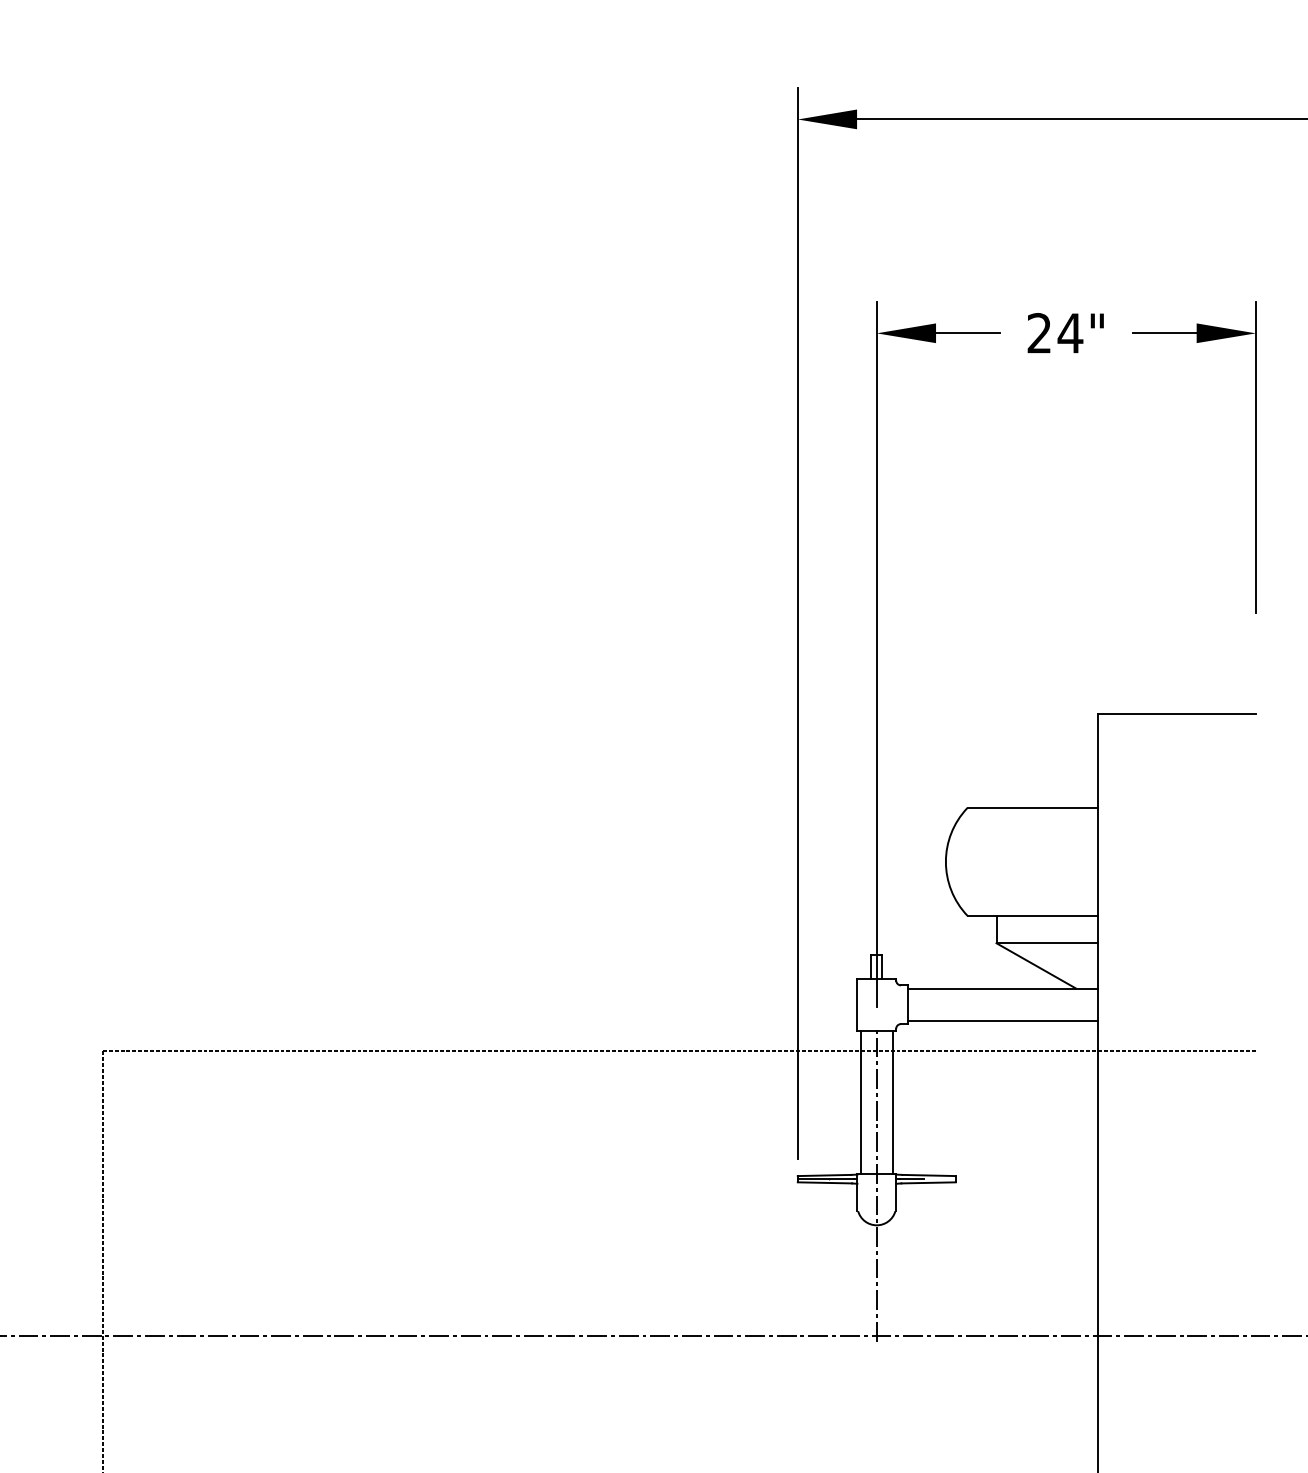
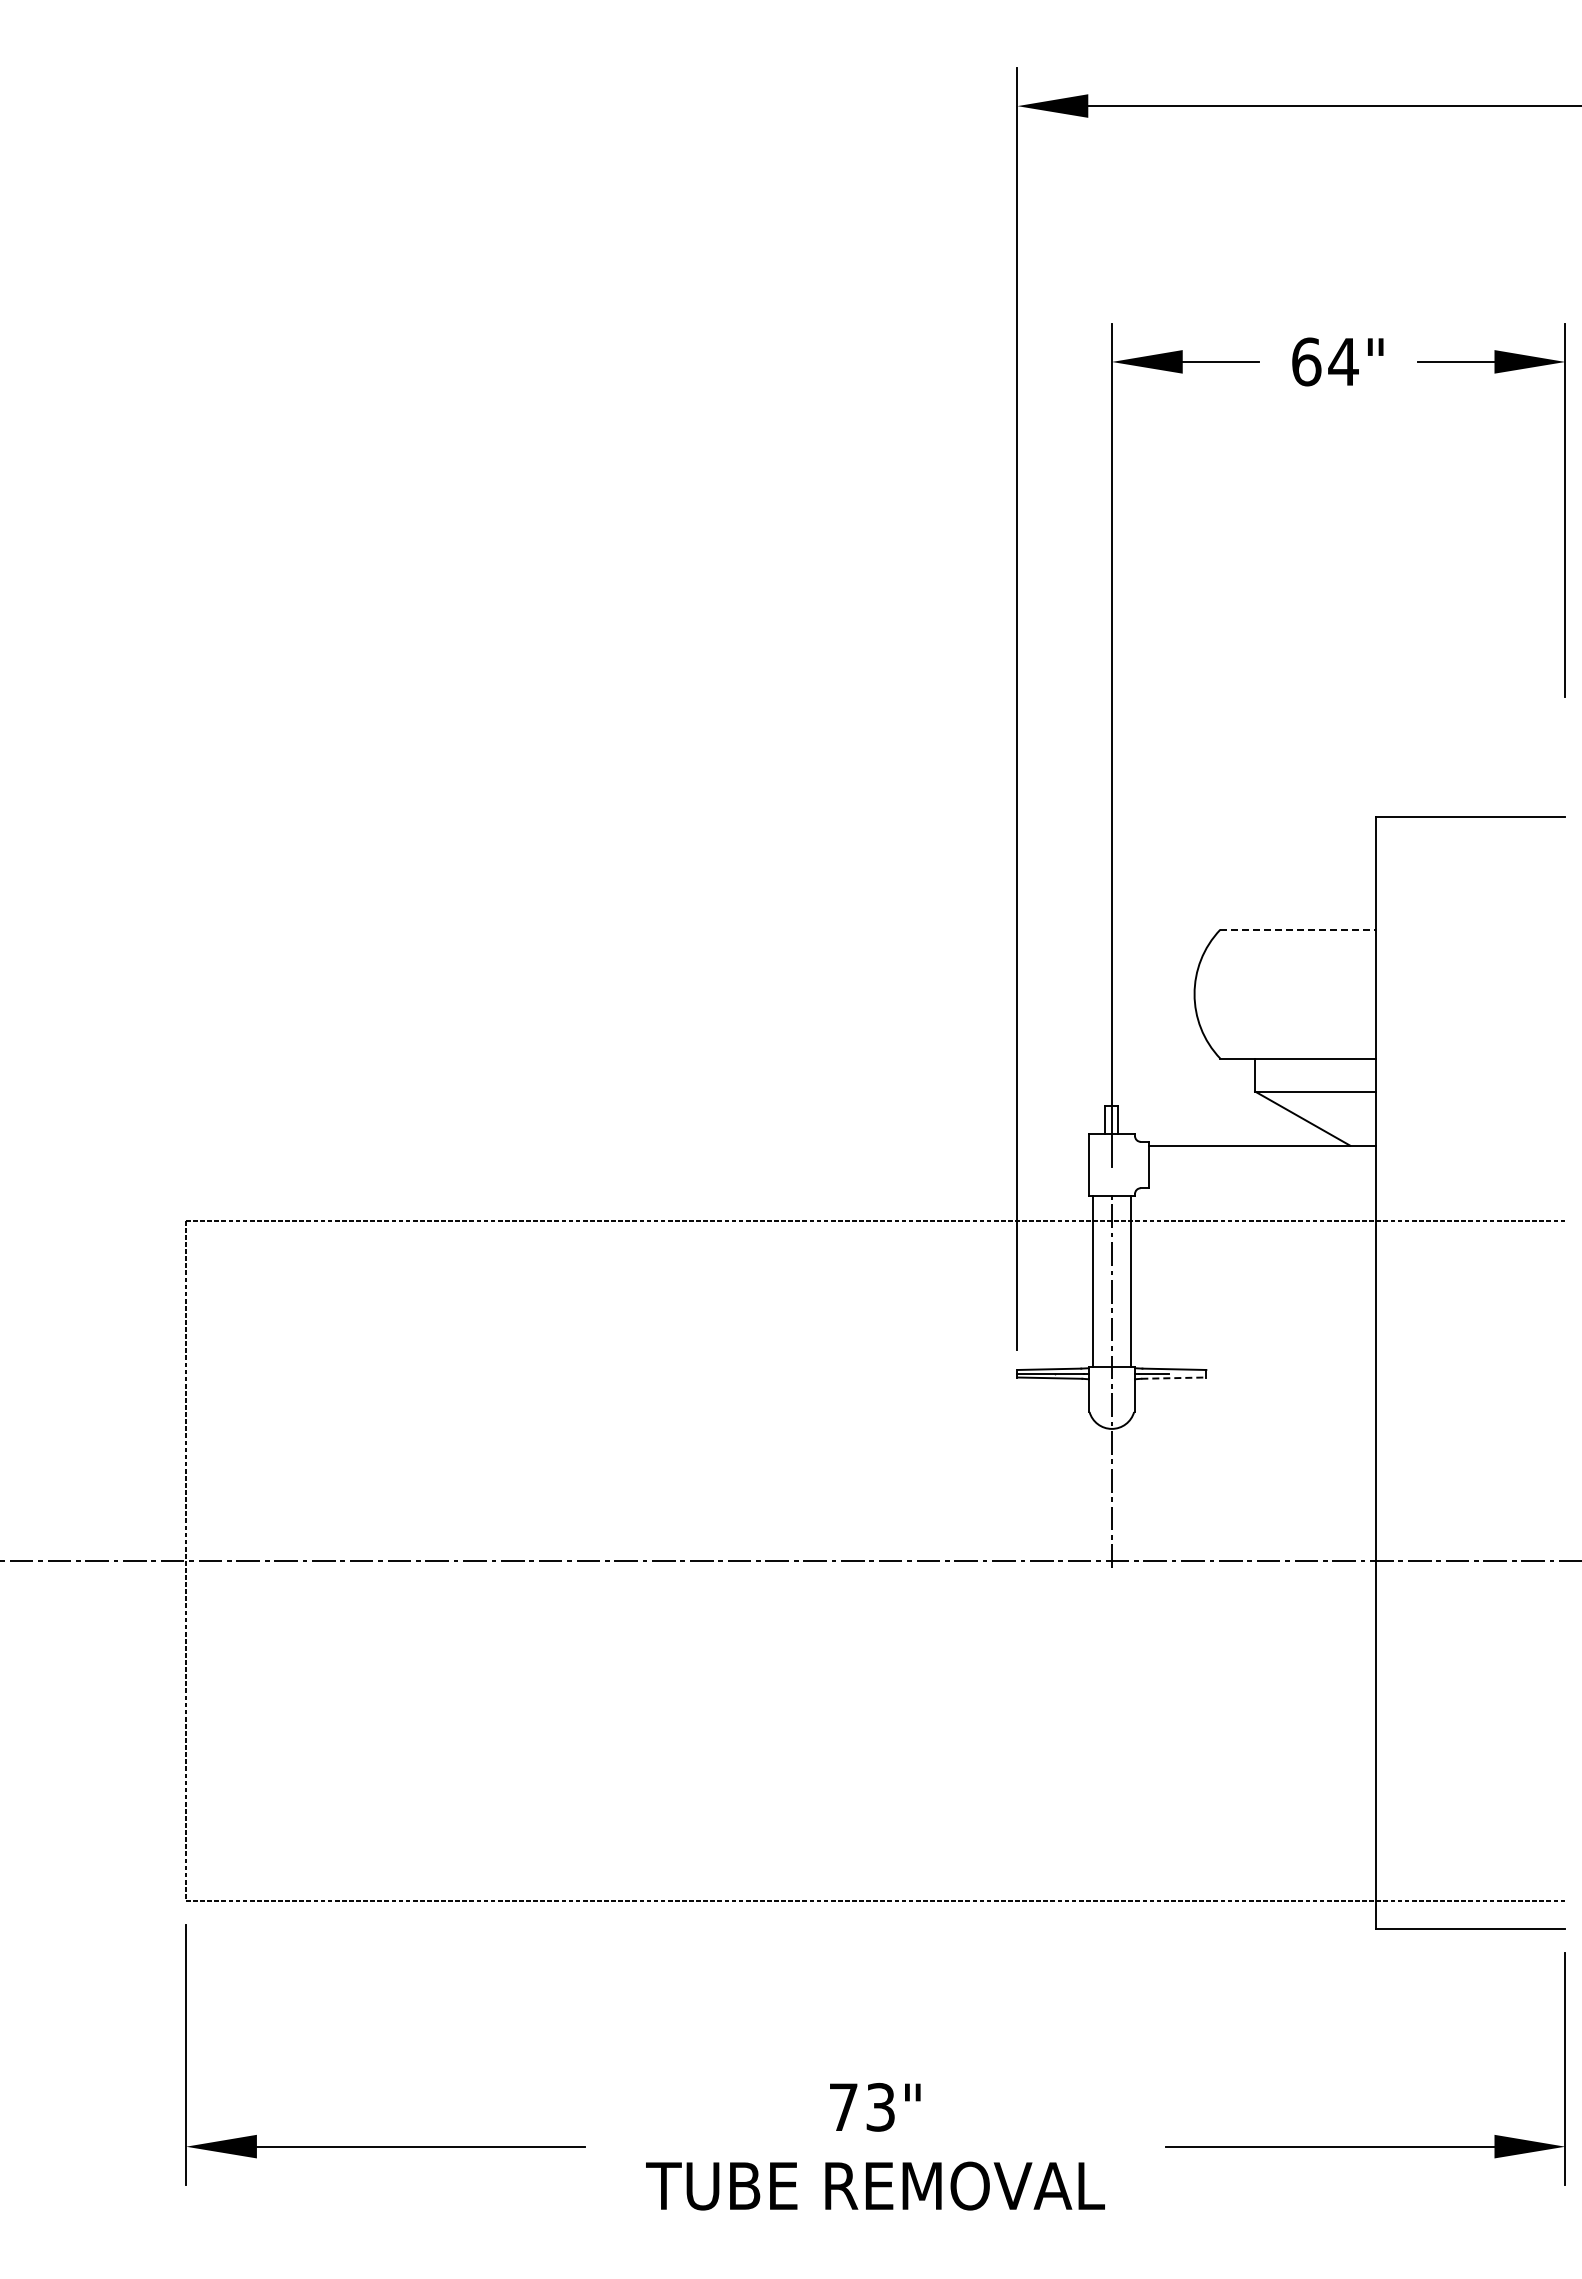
text: (1039, 332) -> (1306, 361), 24" -> 64"
line: (1032, 807) -> (1298, 929), solid -> dashed
line: (1002, 1020) -> (1262, 1184), removed
line: (928, 1183) -> (1173, 1378), solid -> dashed

